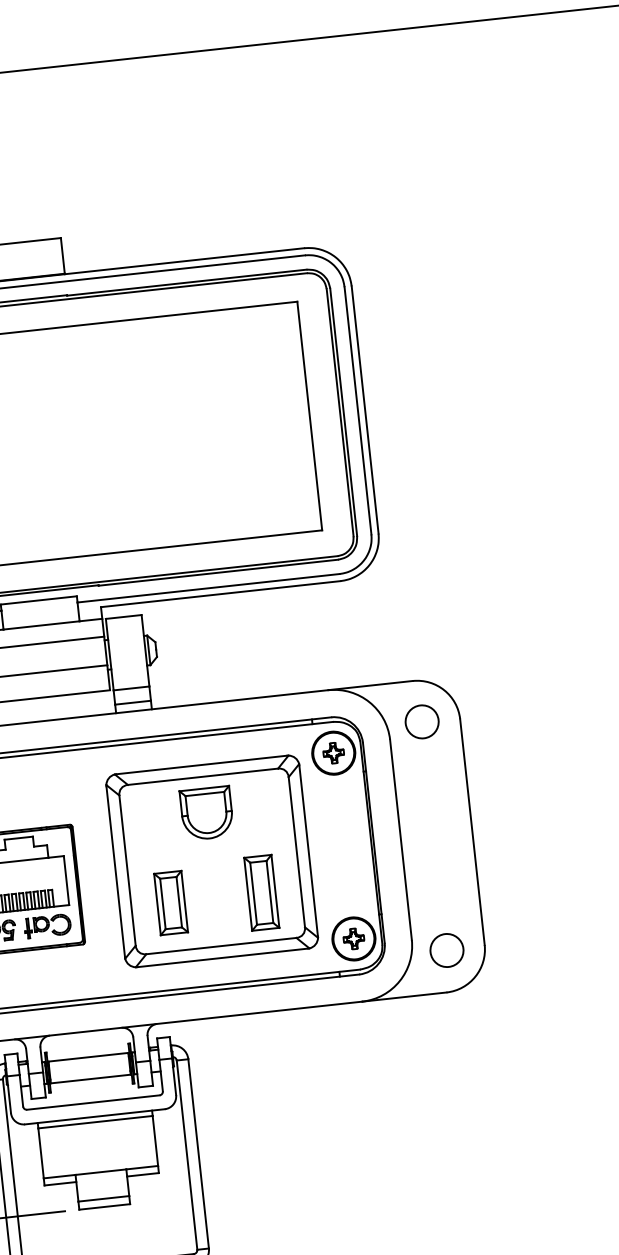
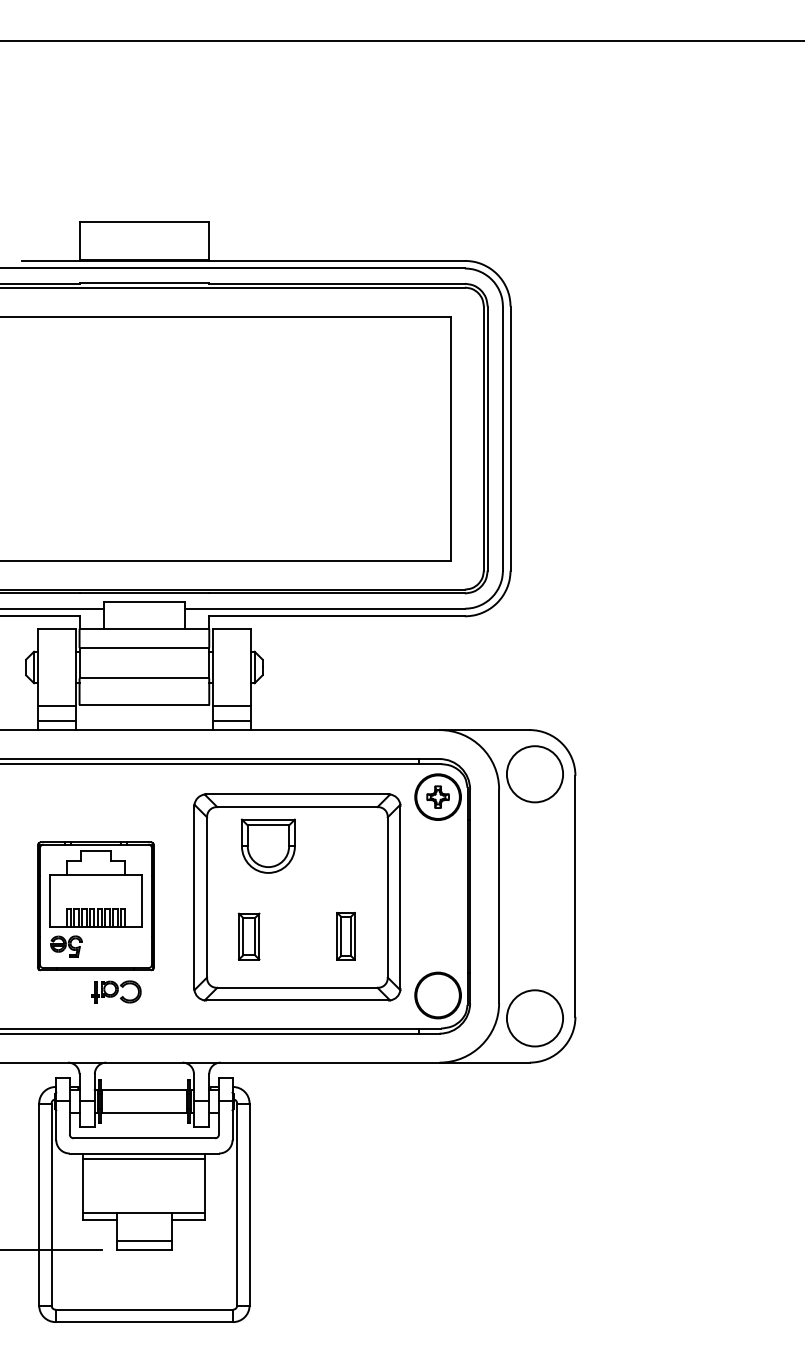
circle: (421, 721) -> (534, 773), size x1.6
part: (206, 812) -> (267, 845), moved
part: (261, 893) -> (345, 936), size x0.6
part: (170, 902) -> (248, 936), size x0.7
part: (47, 925) -> (116, 991), moved
part: (353, 938) -> (437, 995), removed
circle: (446, 949) -> (534, 1017), size x1.6

